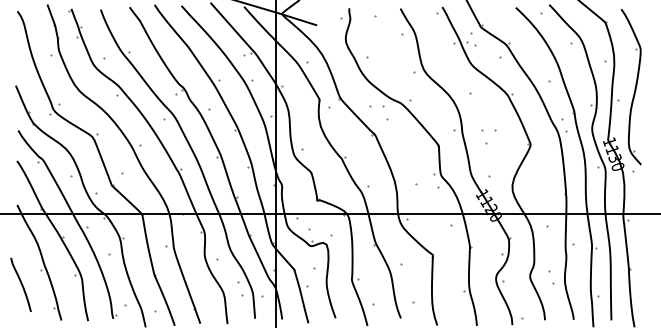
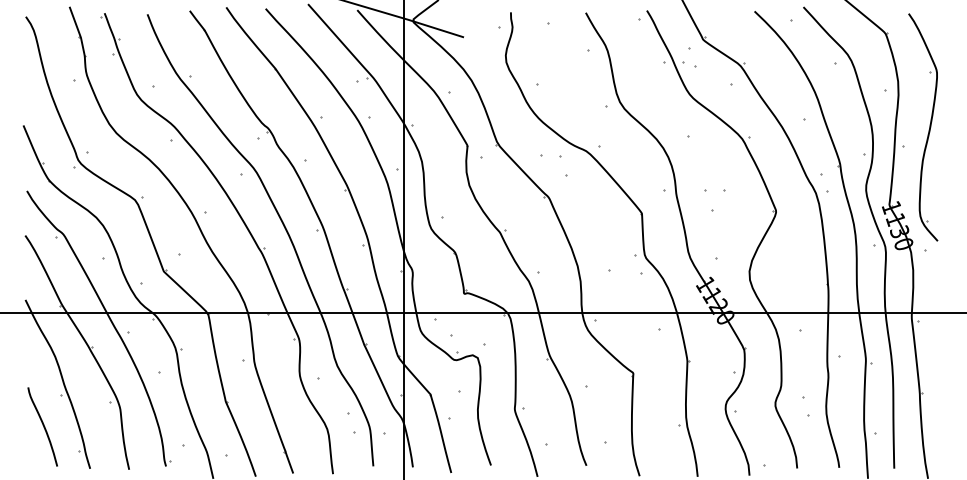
curve: (20, 283) -> (41, 424), moved

